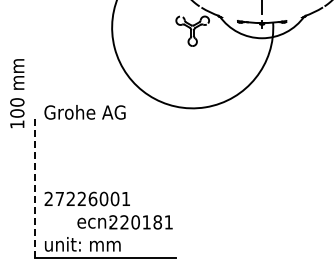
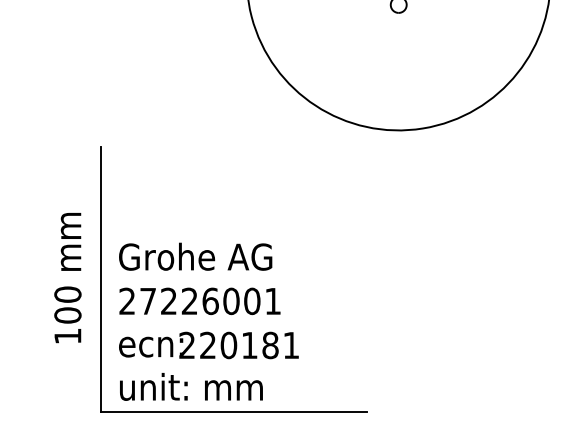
text: (17, 93) -> (68, 277), moved
text: (84, 112) -> (194, 257), moved
line: (35, 186) -> (102, 277), dashed -> solid
text: (124, 222) -> (207, 345), moved

